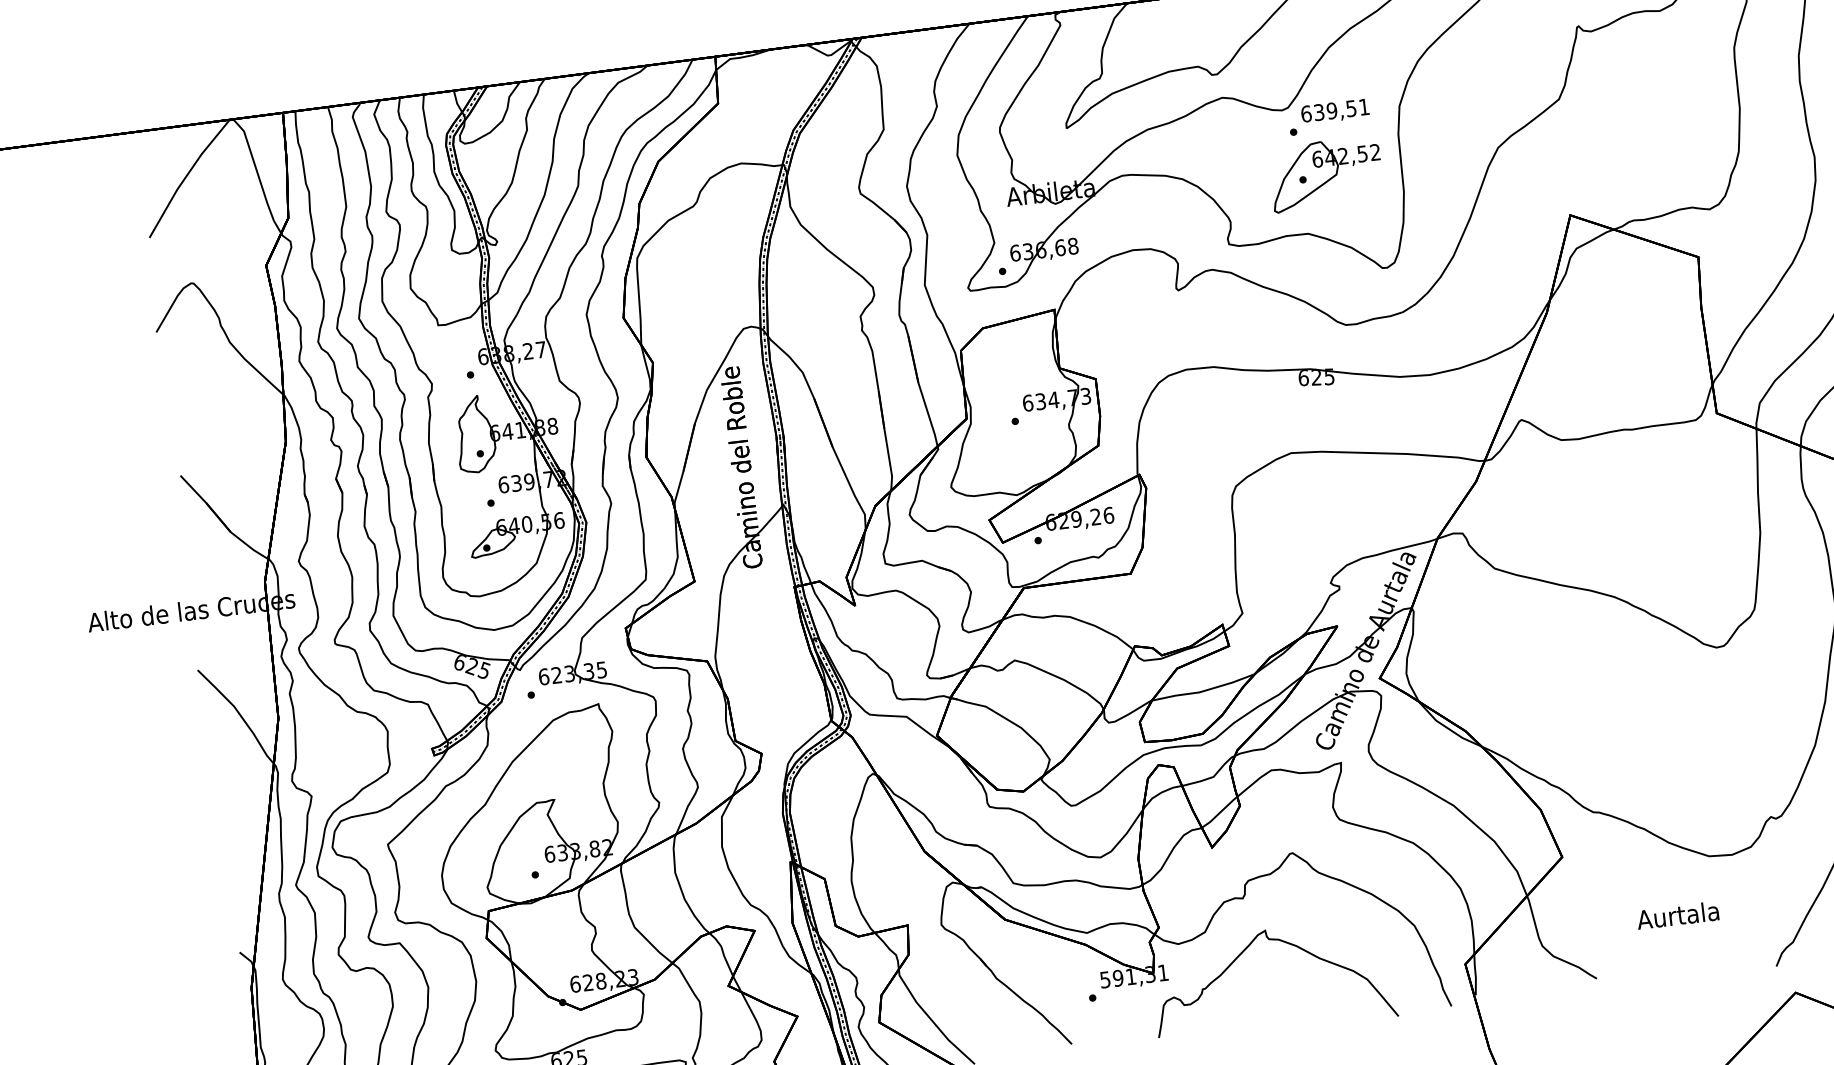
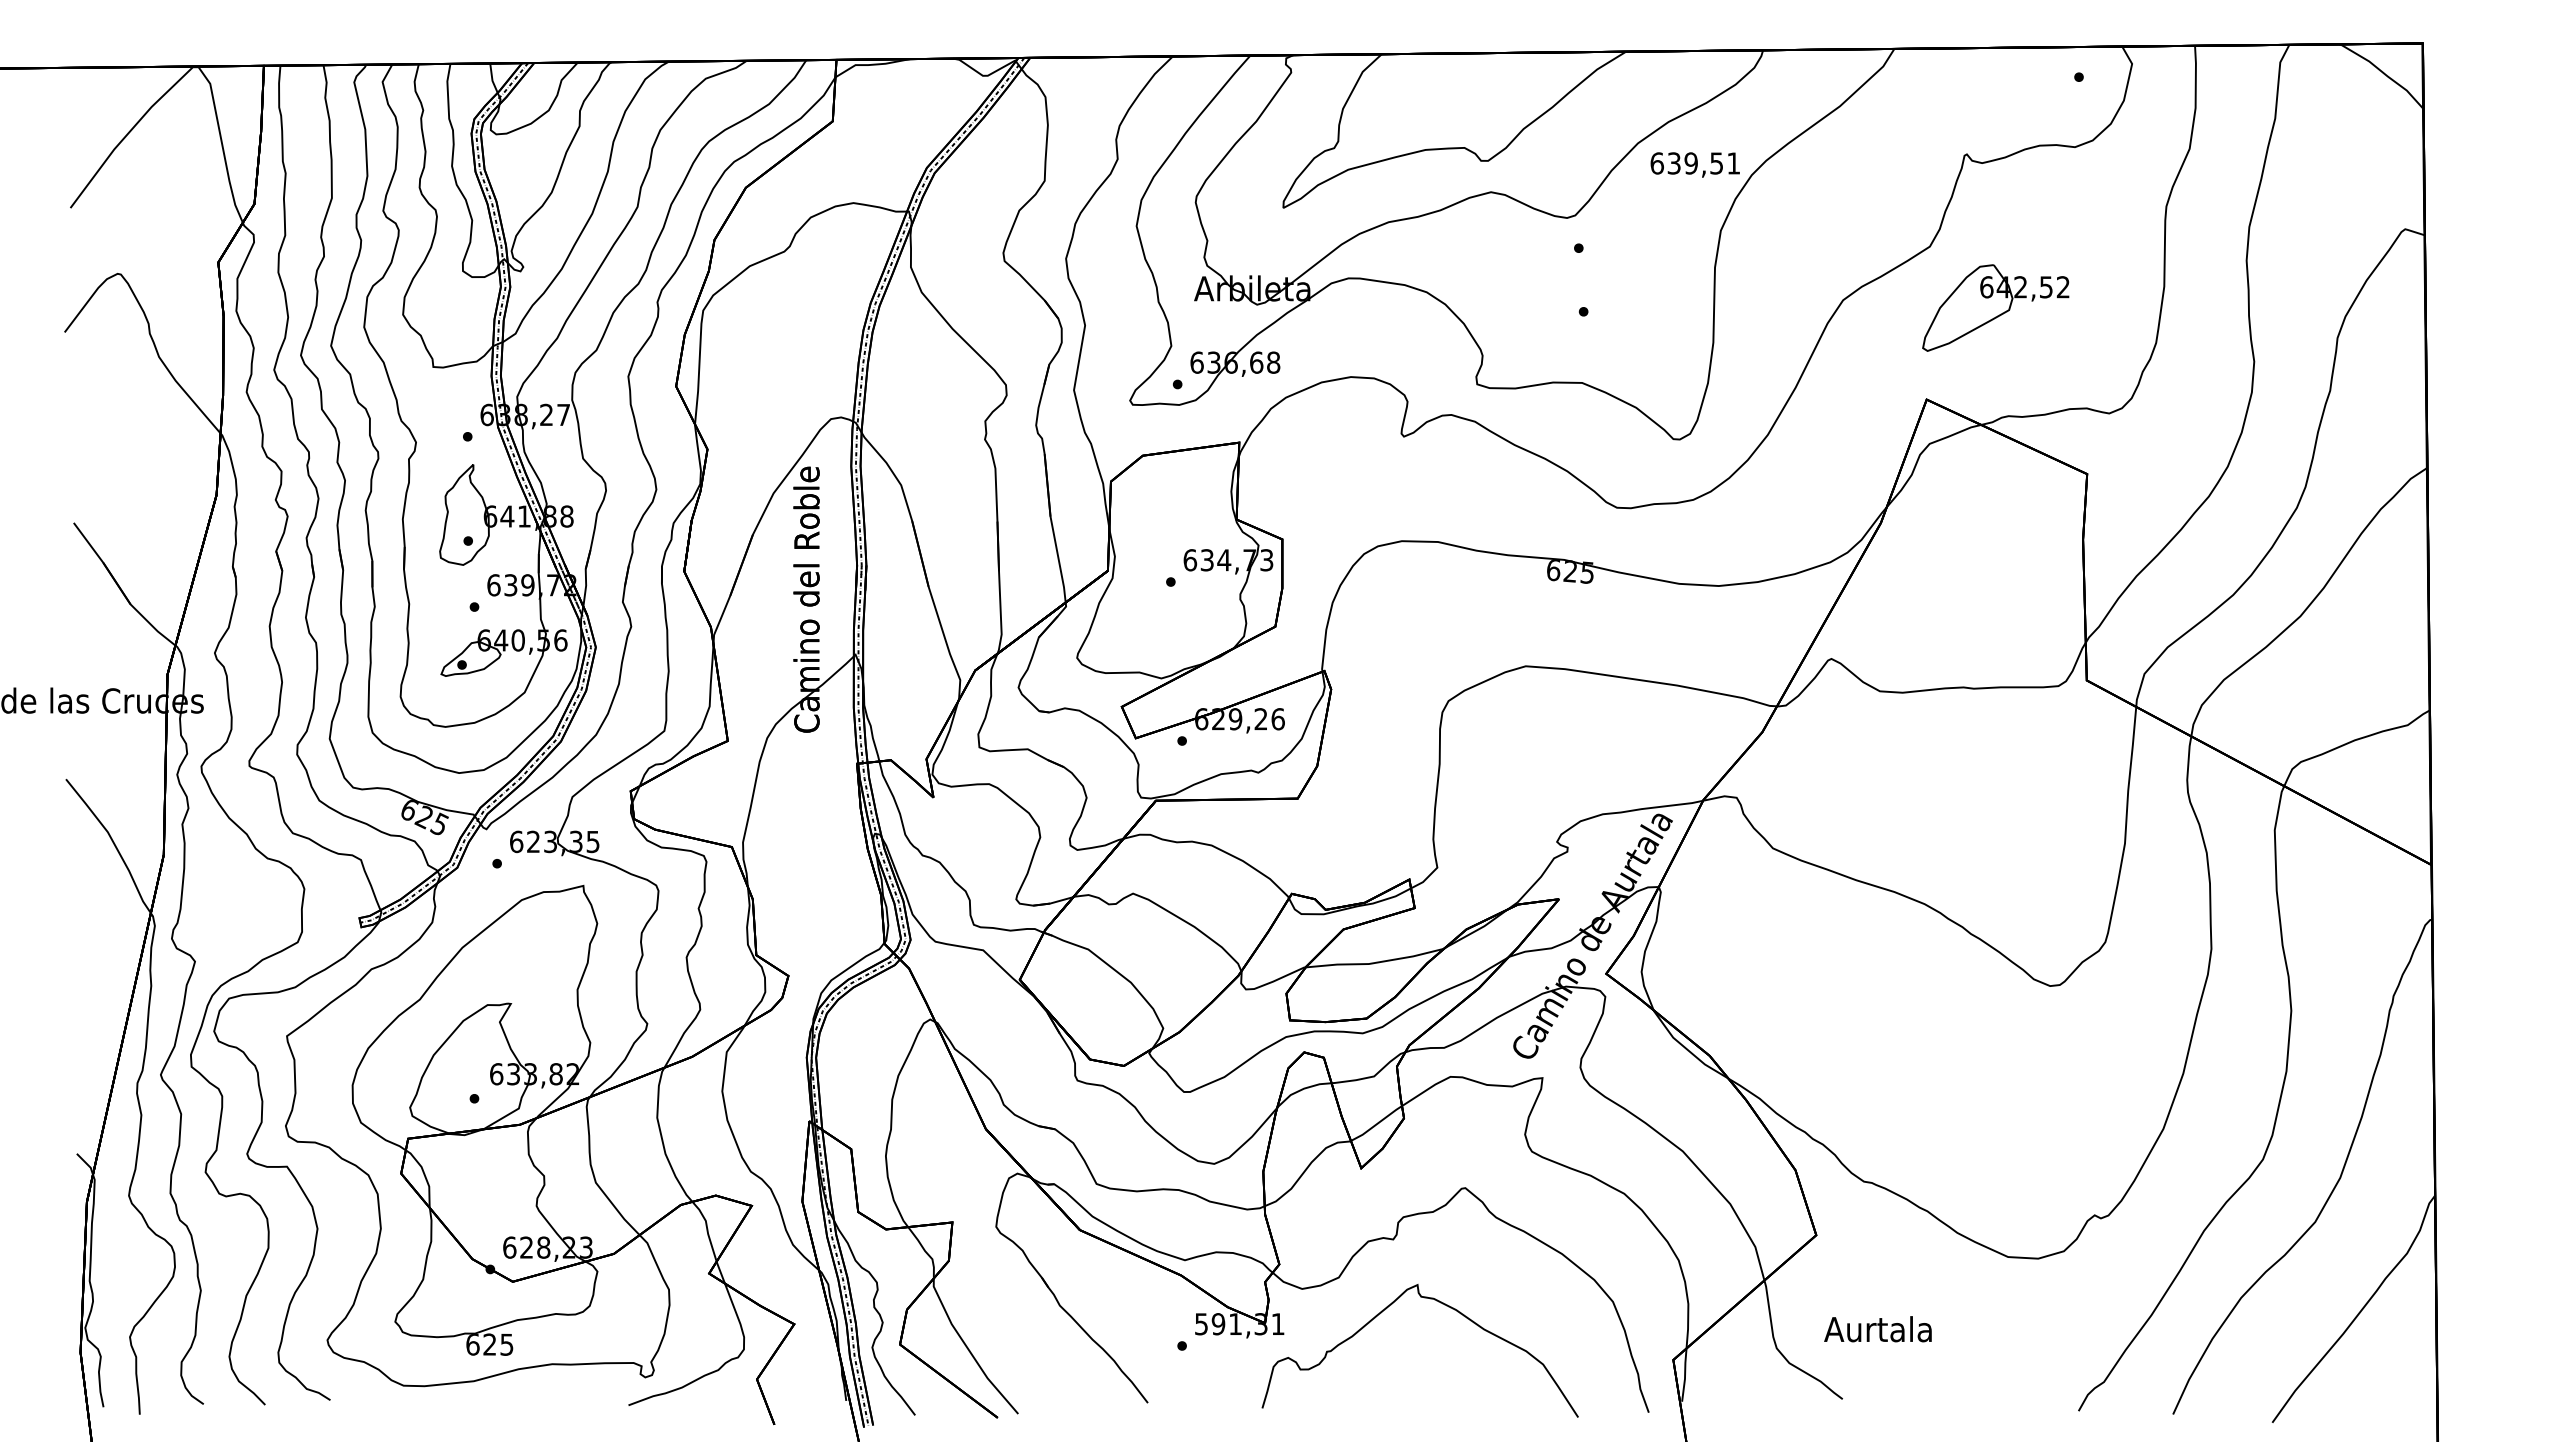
text: (1334, 111) -> (1694, 164), moved
part: (1325, 173) -> (1995, 307), moved
text: (1677, 915) -> (1877, 1329), moved

